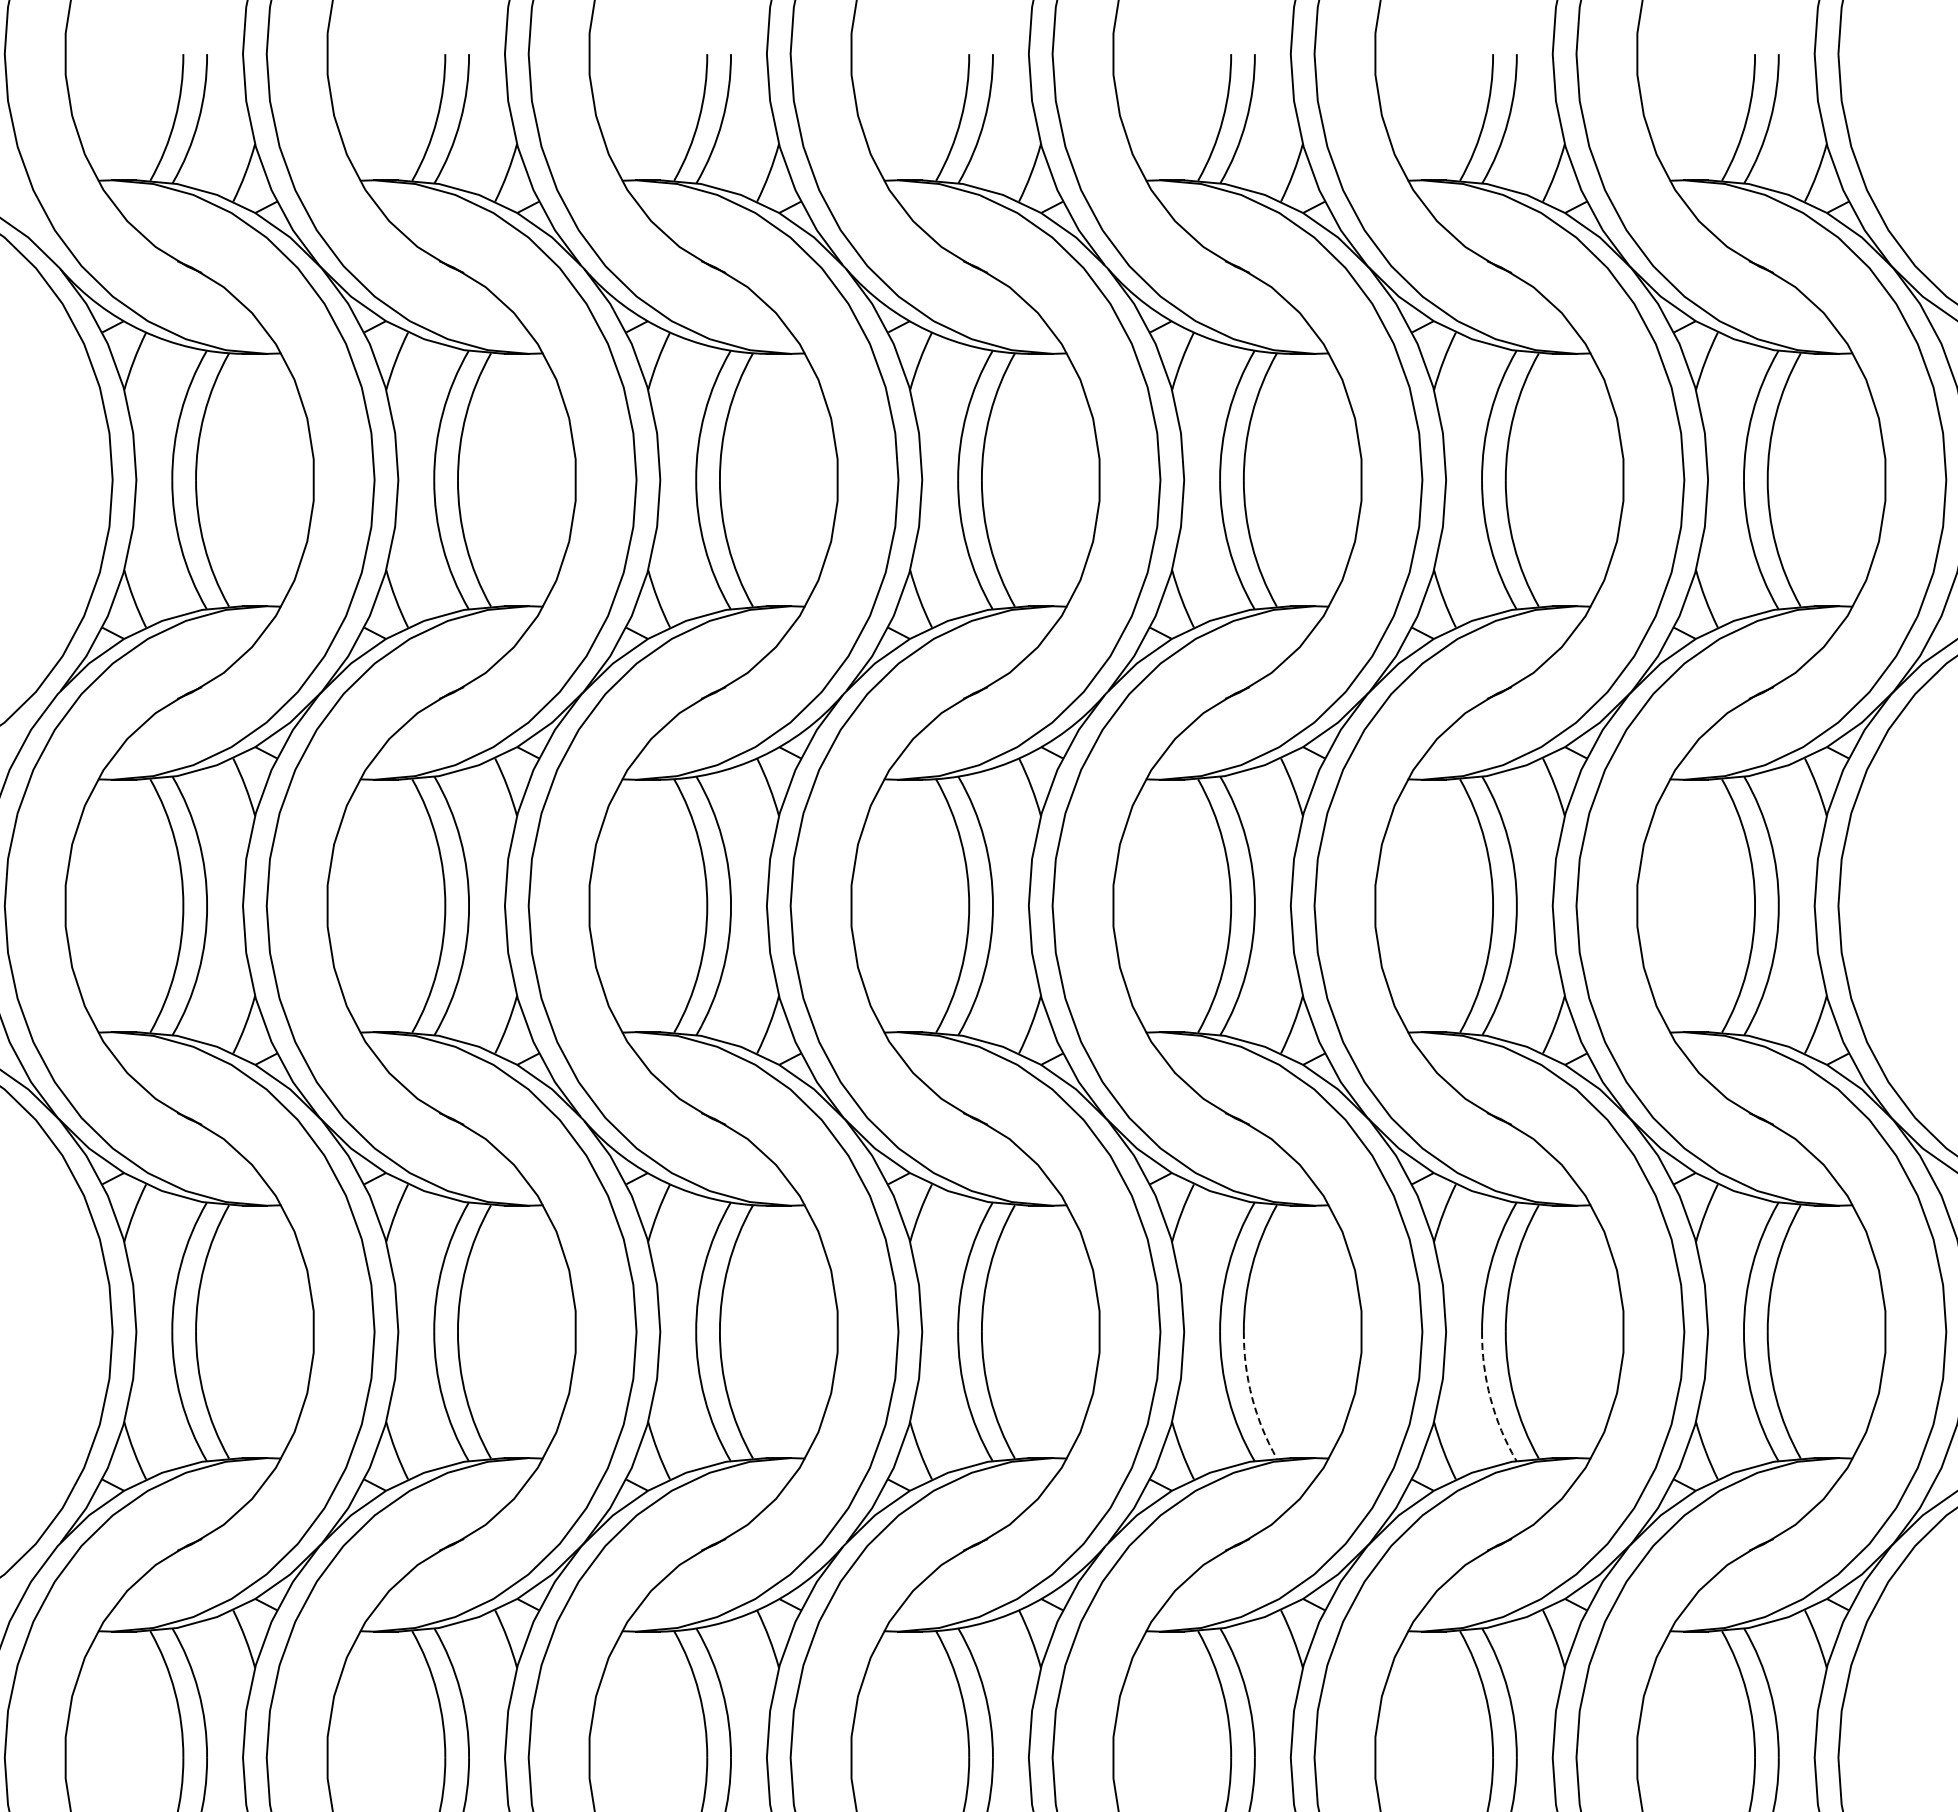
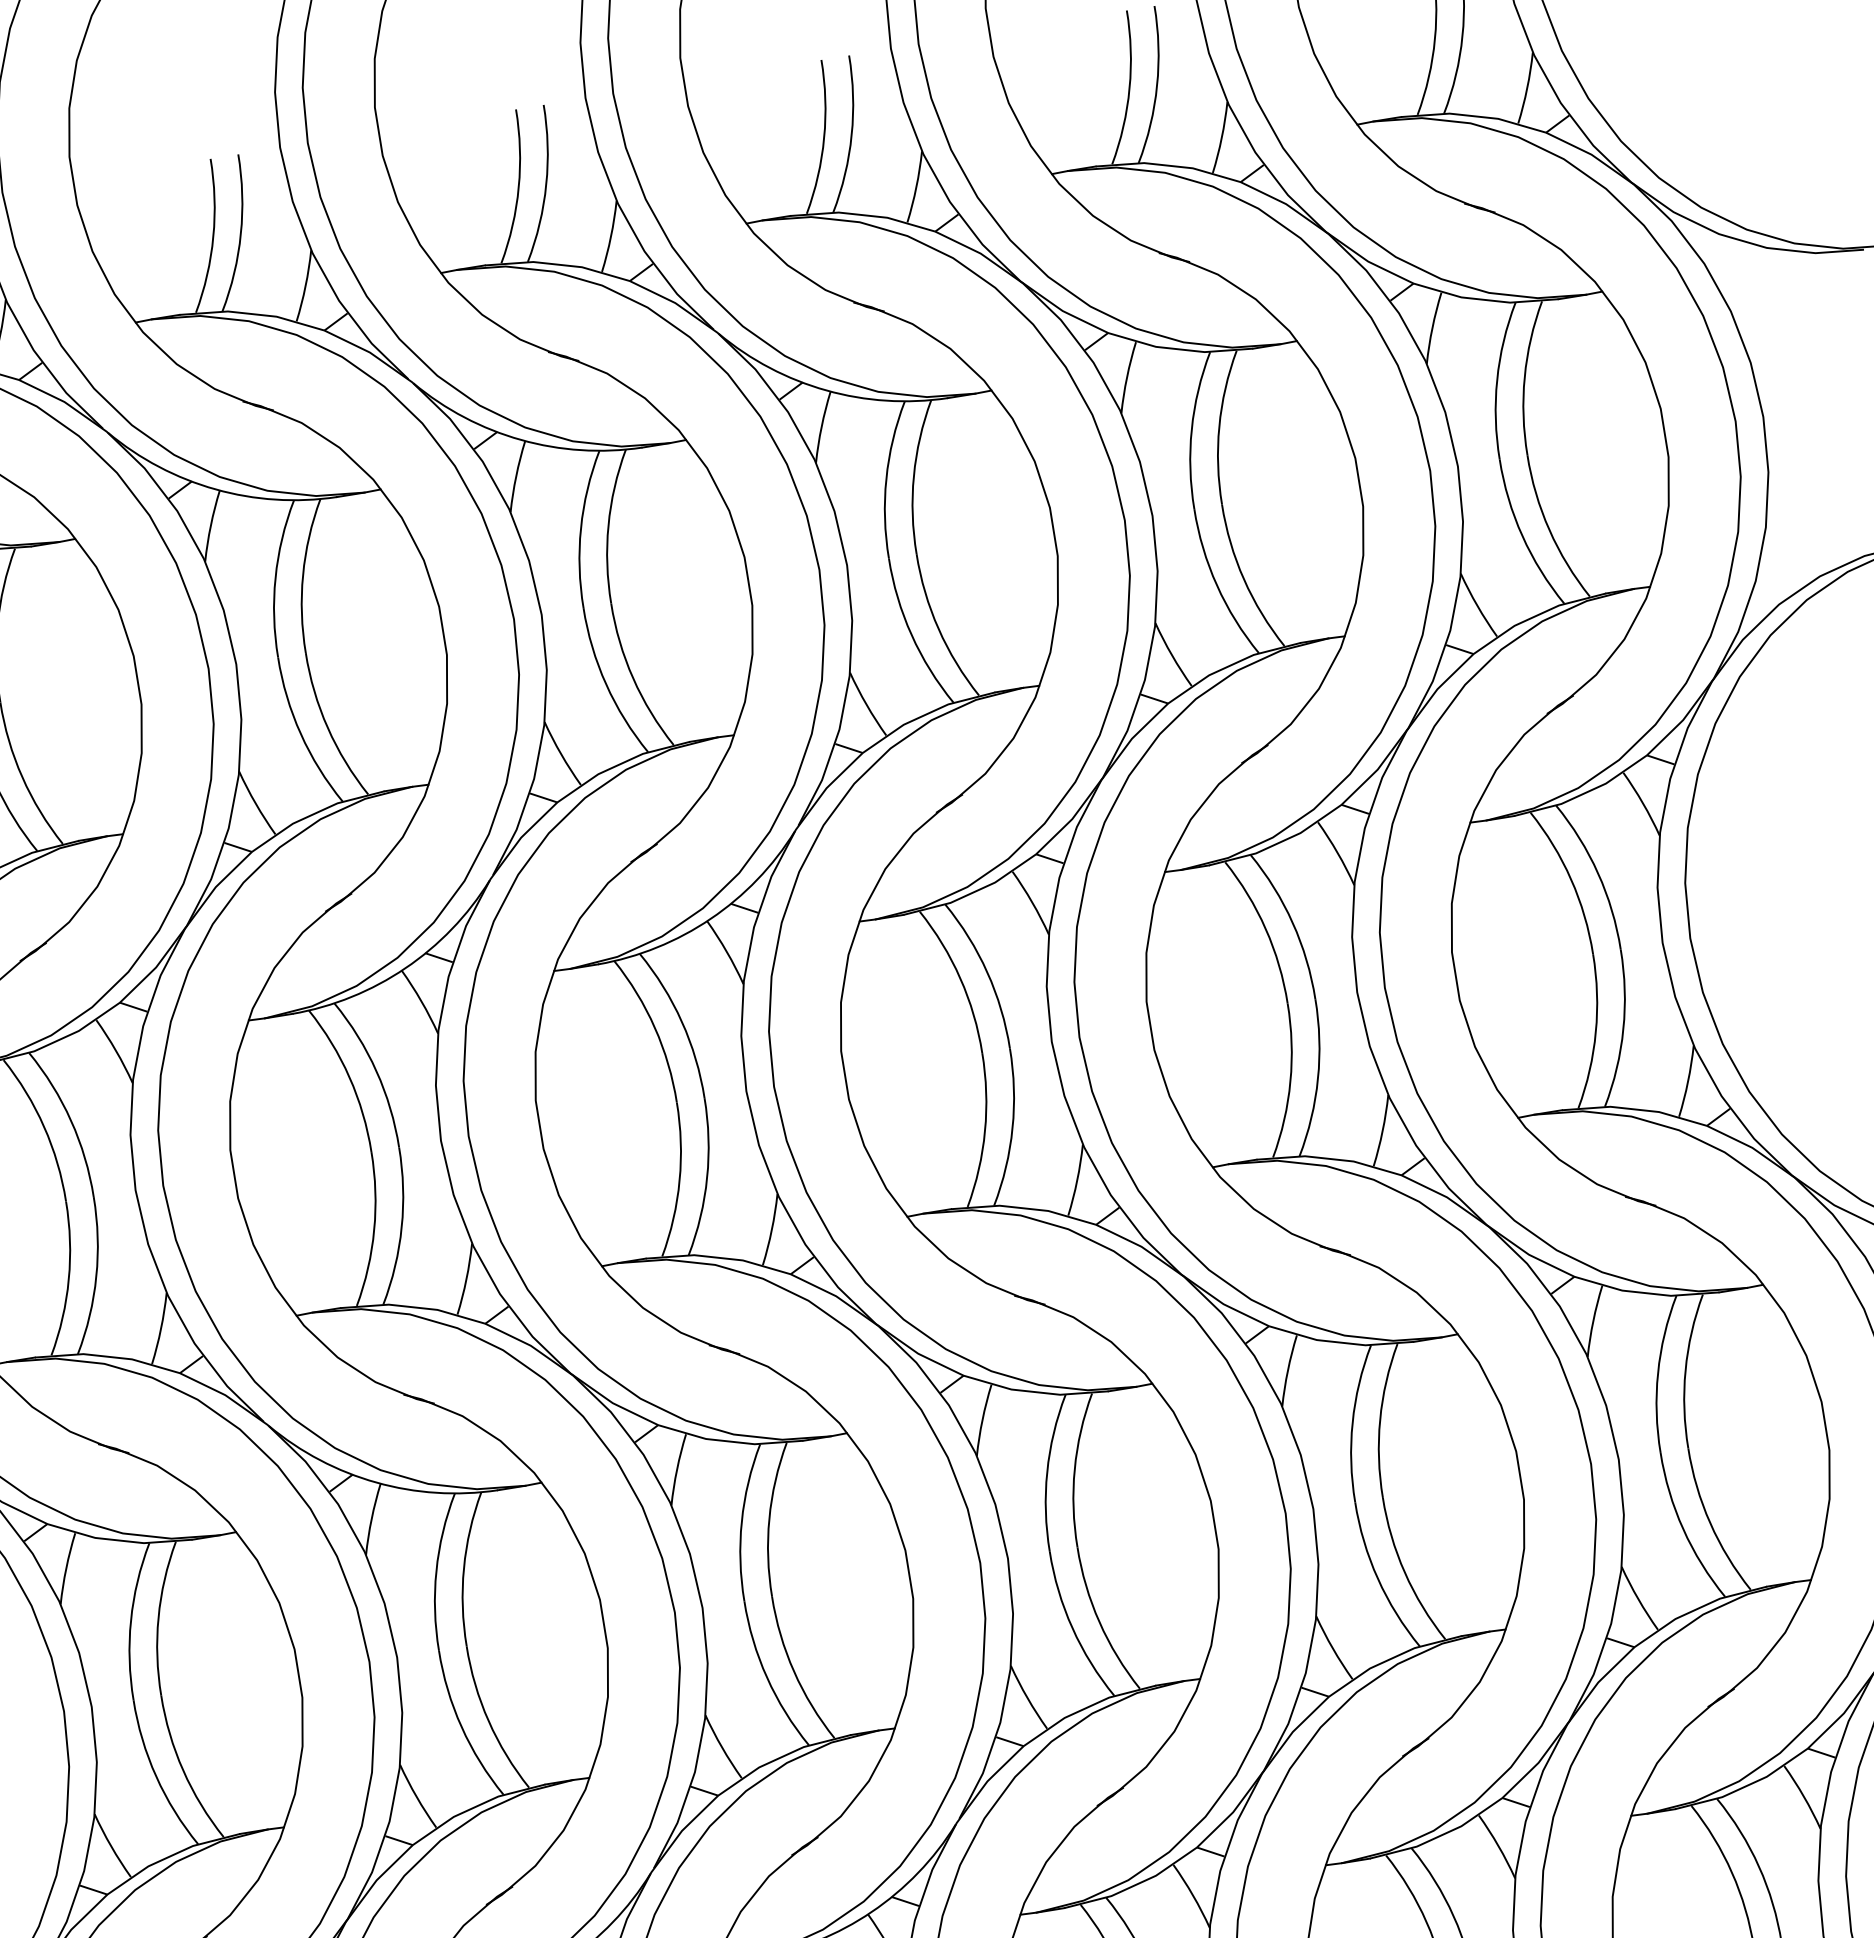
arc: (1252, 1397) -> (1099, 1622), dashed -> solid
arc: (1490, 1398) -> (1377, 1578), dashed -> solid

